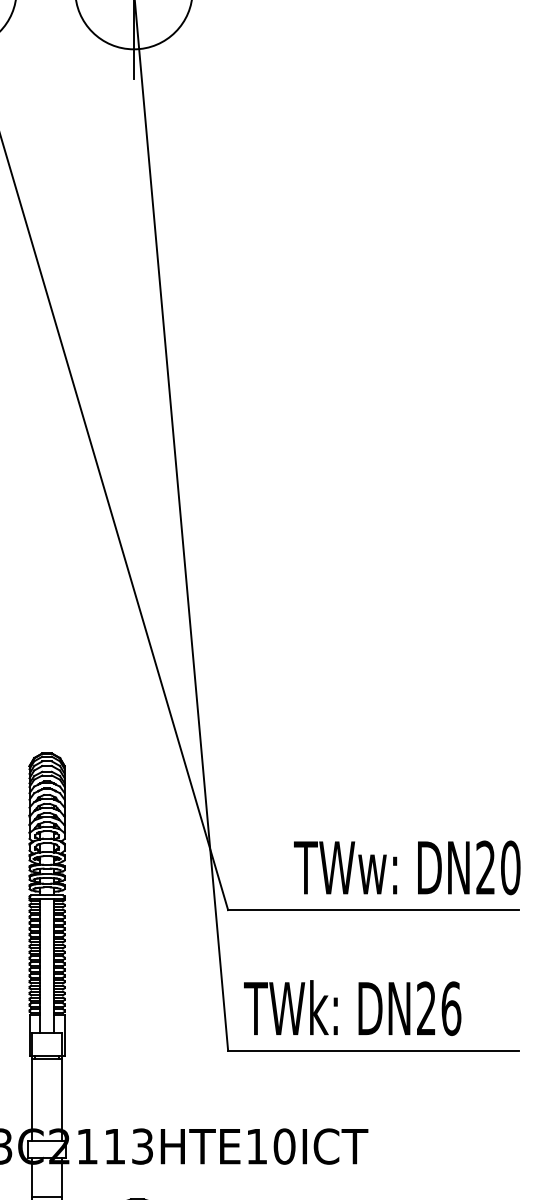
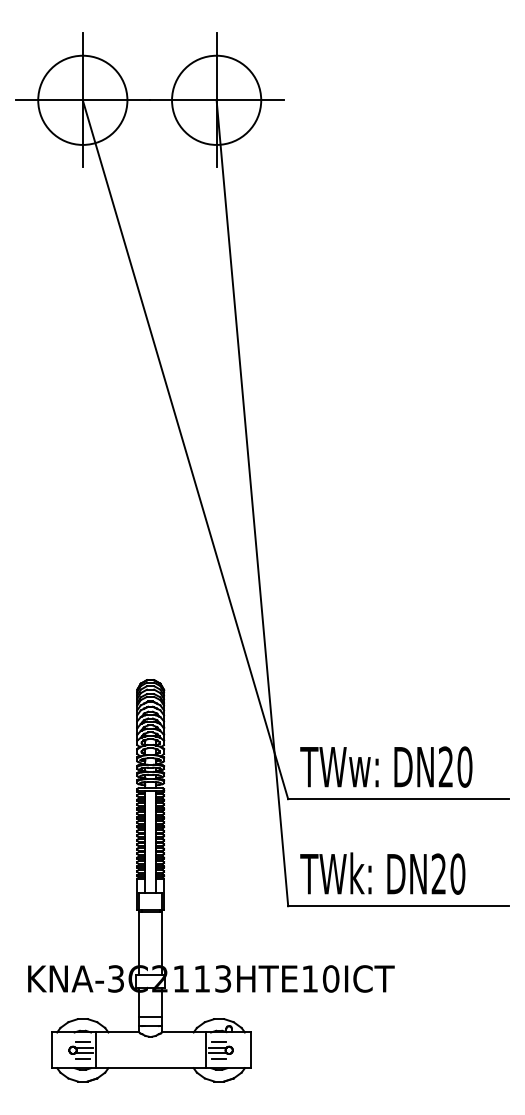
text: (407, 867) -> (386, 766), moved
text: (450, 1007) -> (457, 873), DN26 -> DN20

